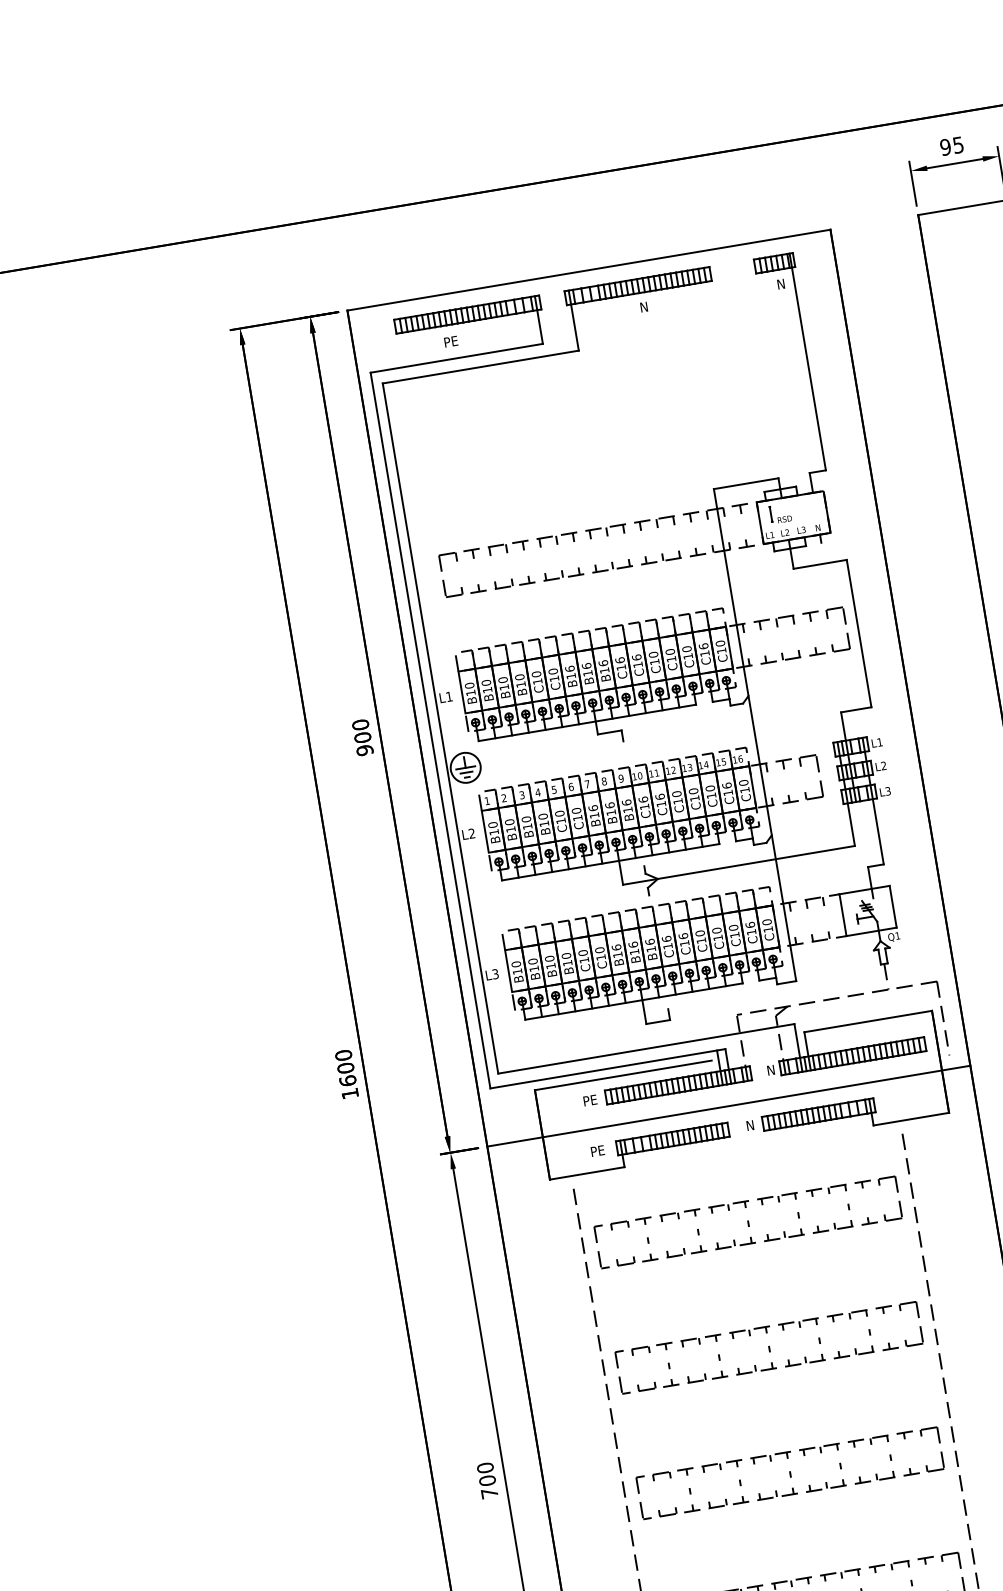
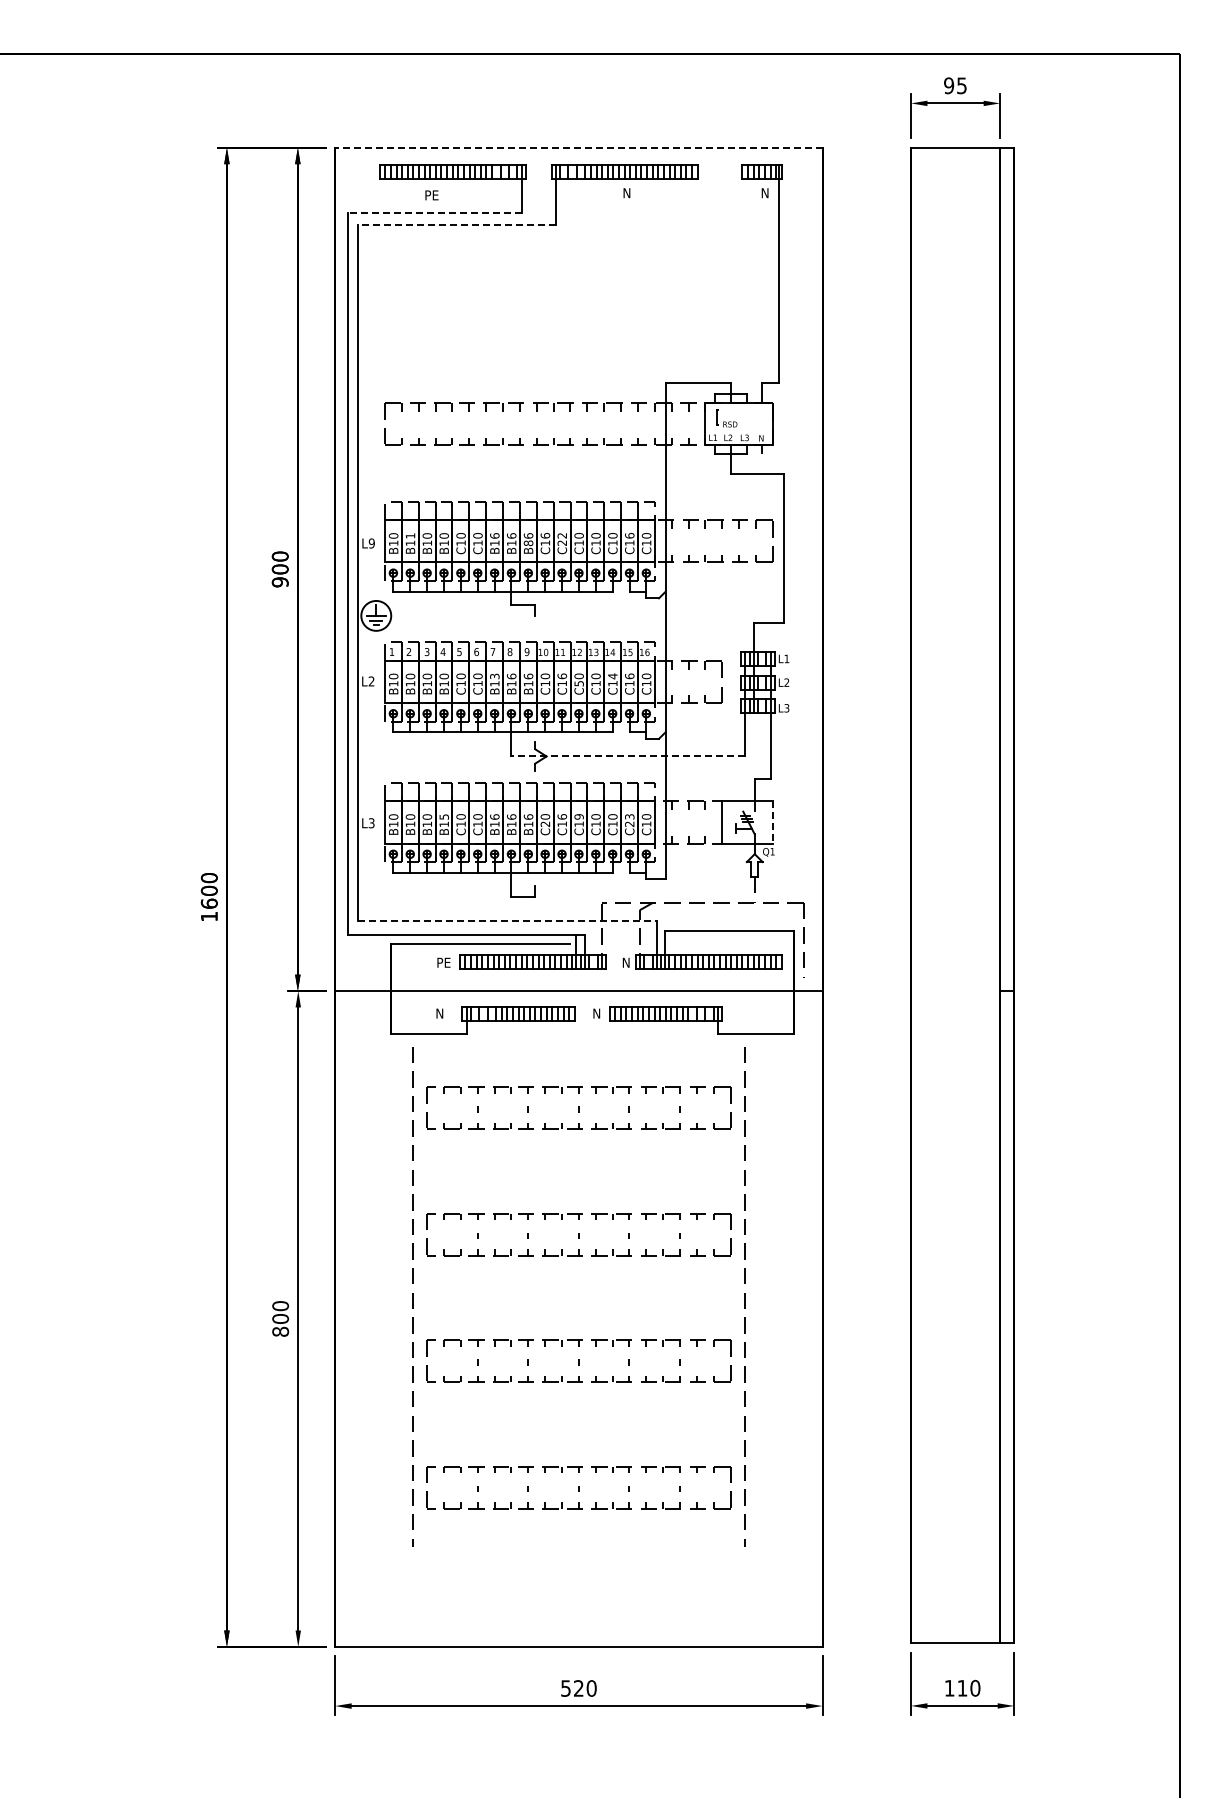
line: (588, 269) -> (578, 147), solid -> dashed
line: (456, 358) -> (434, 212), solid -> dashed
line: (480, 367) -> (456, 225), solid -> dashed
text: (637, 661) -> (562, 539), C16 -> C22
text: (604, 670) -> (528, 543), B16 -> B86
text: (486, 682) -> (410, 535), B10 -> B11
text: (448, 696) -> (371, 543), L1 -> L9
text: (709, 788) -> (612, 676), C10 -> C14
text: (642, 799) -> (544, 675), C16 -> C10
text: (677, 801) -> (578, 683), C10 -> C50
text: (592, 808) -> (494, 676), B16 -> B13
line: (739, 865) -> (628, 756), solid -> dashed
line: (892, 906) -> (772, 822), solid -> dashed
text: (750, 928) -> (629, 820), C16 -> C23
text: (699, 933) -> (578, 816), C10 -> C19
text: (666, 942) -> (544, 820), C16 -> C20
text: (565, 955) -> (443, 816), B10 -> B15
line: (646, 1049) -> (507, 921), solid -> dashed
text: (598, 1150) -> (443, 1013), PE -> N
text: (489, 1493) -> (280, 1331), 700 -> 800

